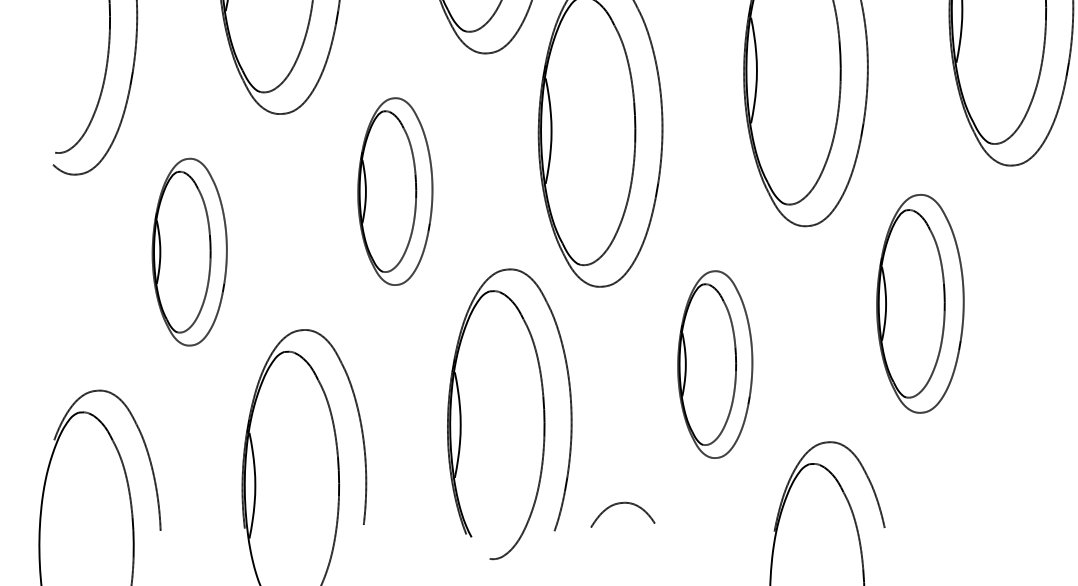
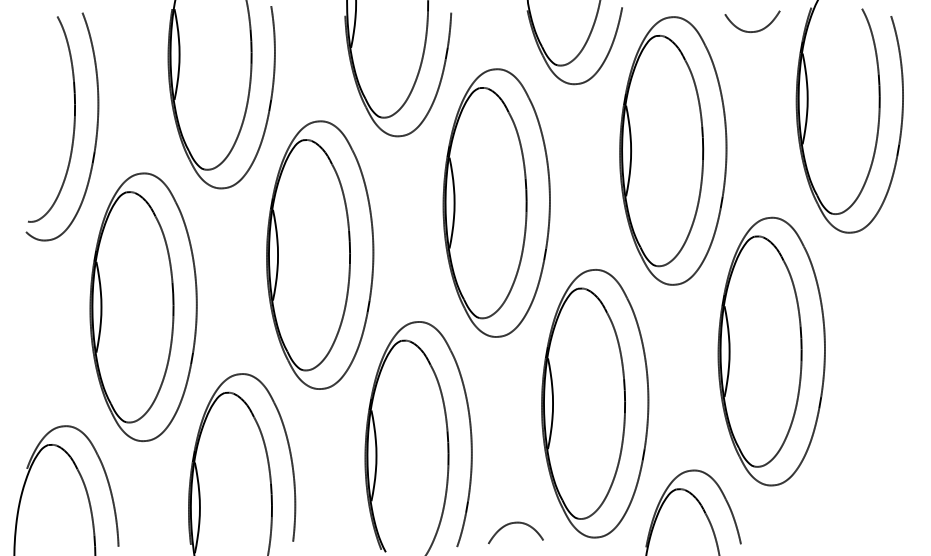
part: (395, 190) -> (320, 254), size x1.67
part: (189, 251) -> (143, 306), size x1.67
part: (920, 303) -> (771, 351), size x1.43
part: (715, 364) -> (595, 403), size x1.67

